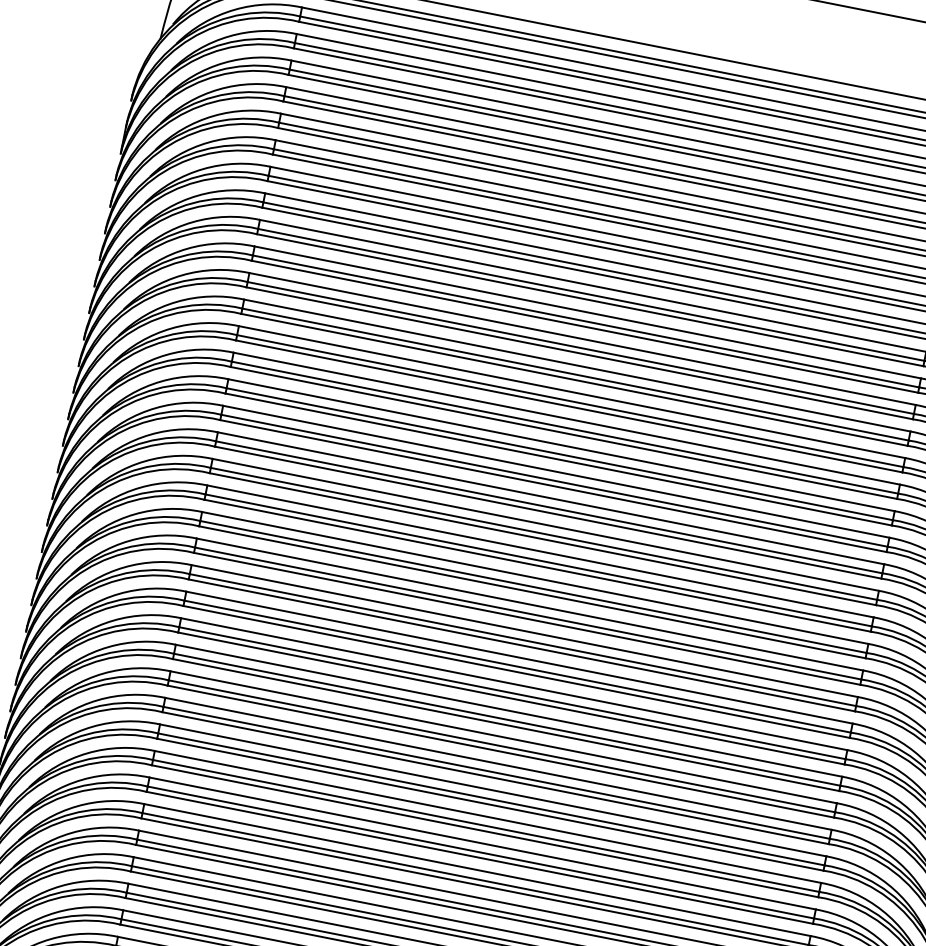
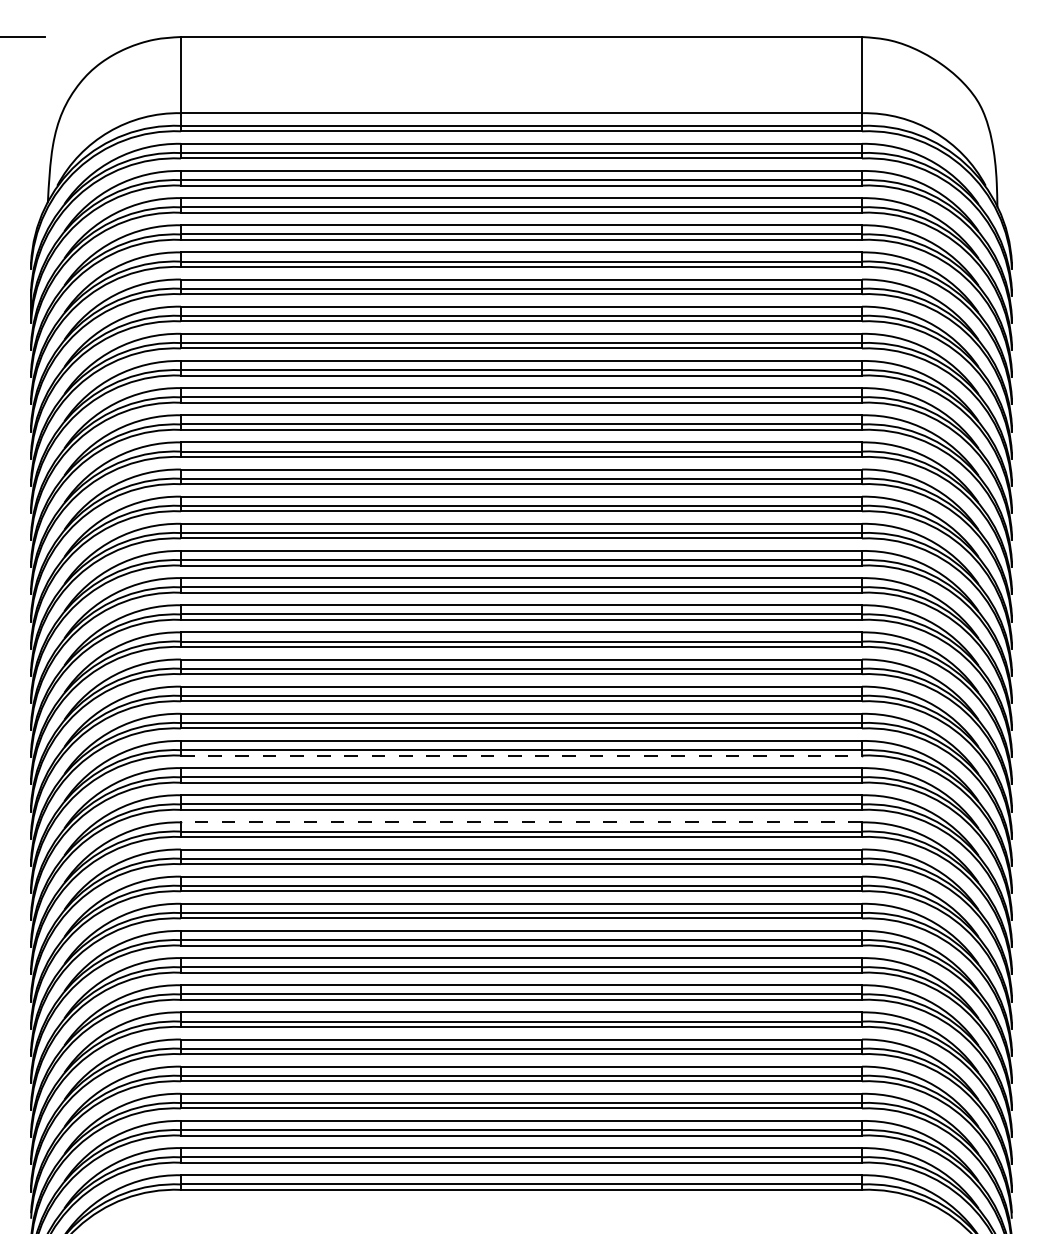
line: (516, 671) -> (521, 755), solid -> dashed
line: (503, 737) -> (521, 822), solid -> dashed

